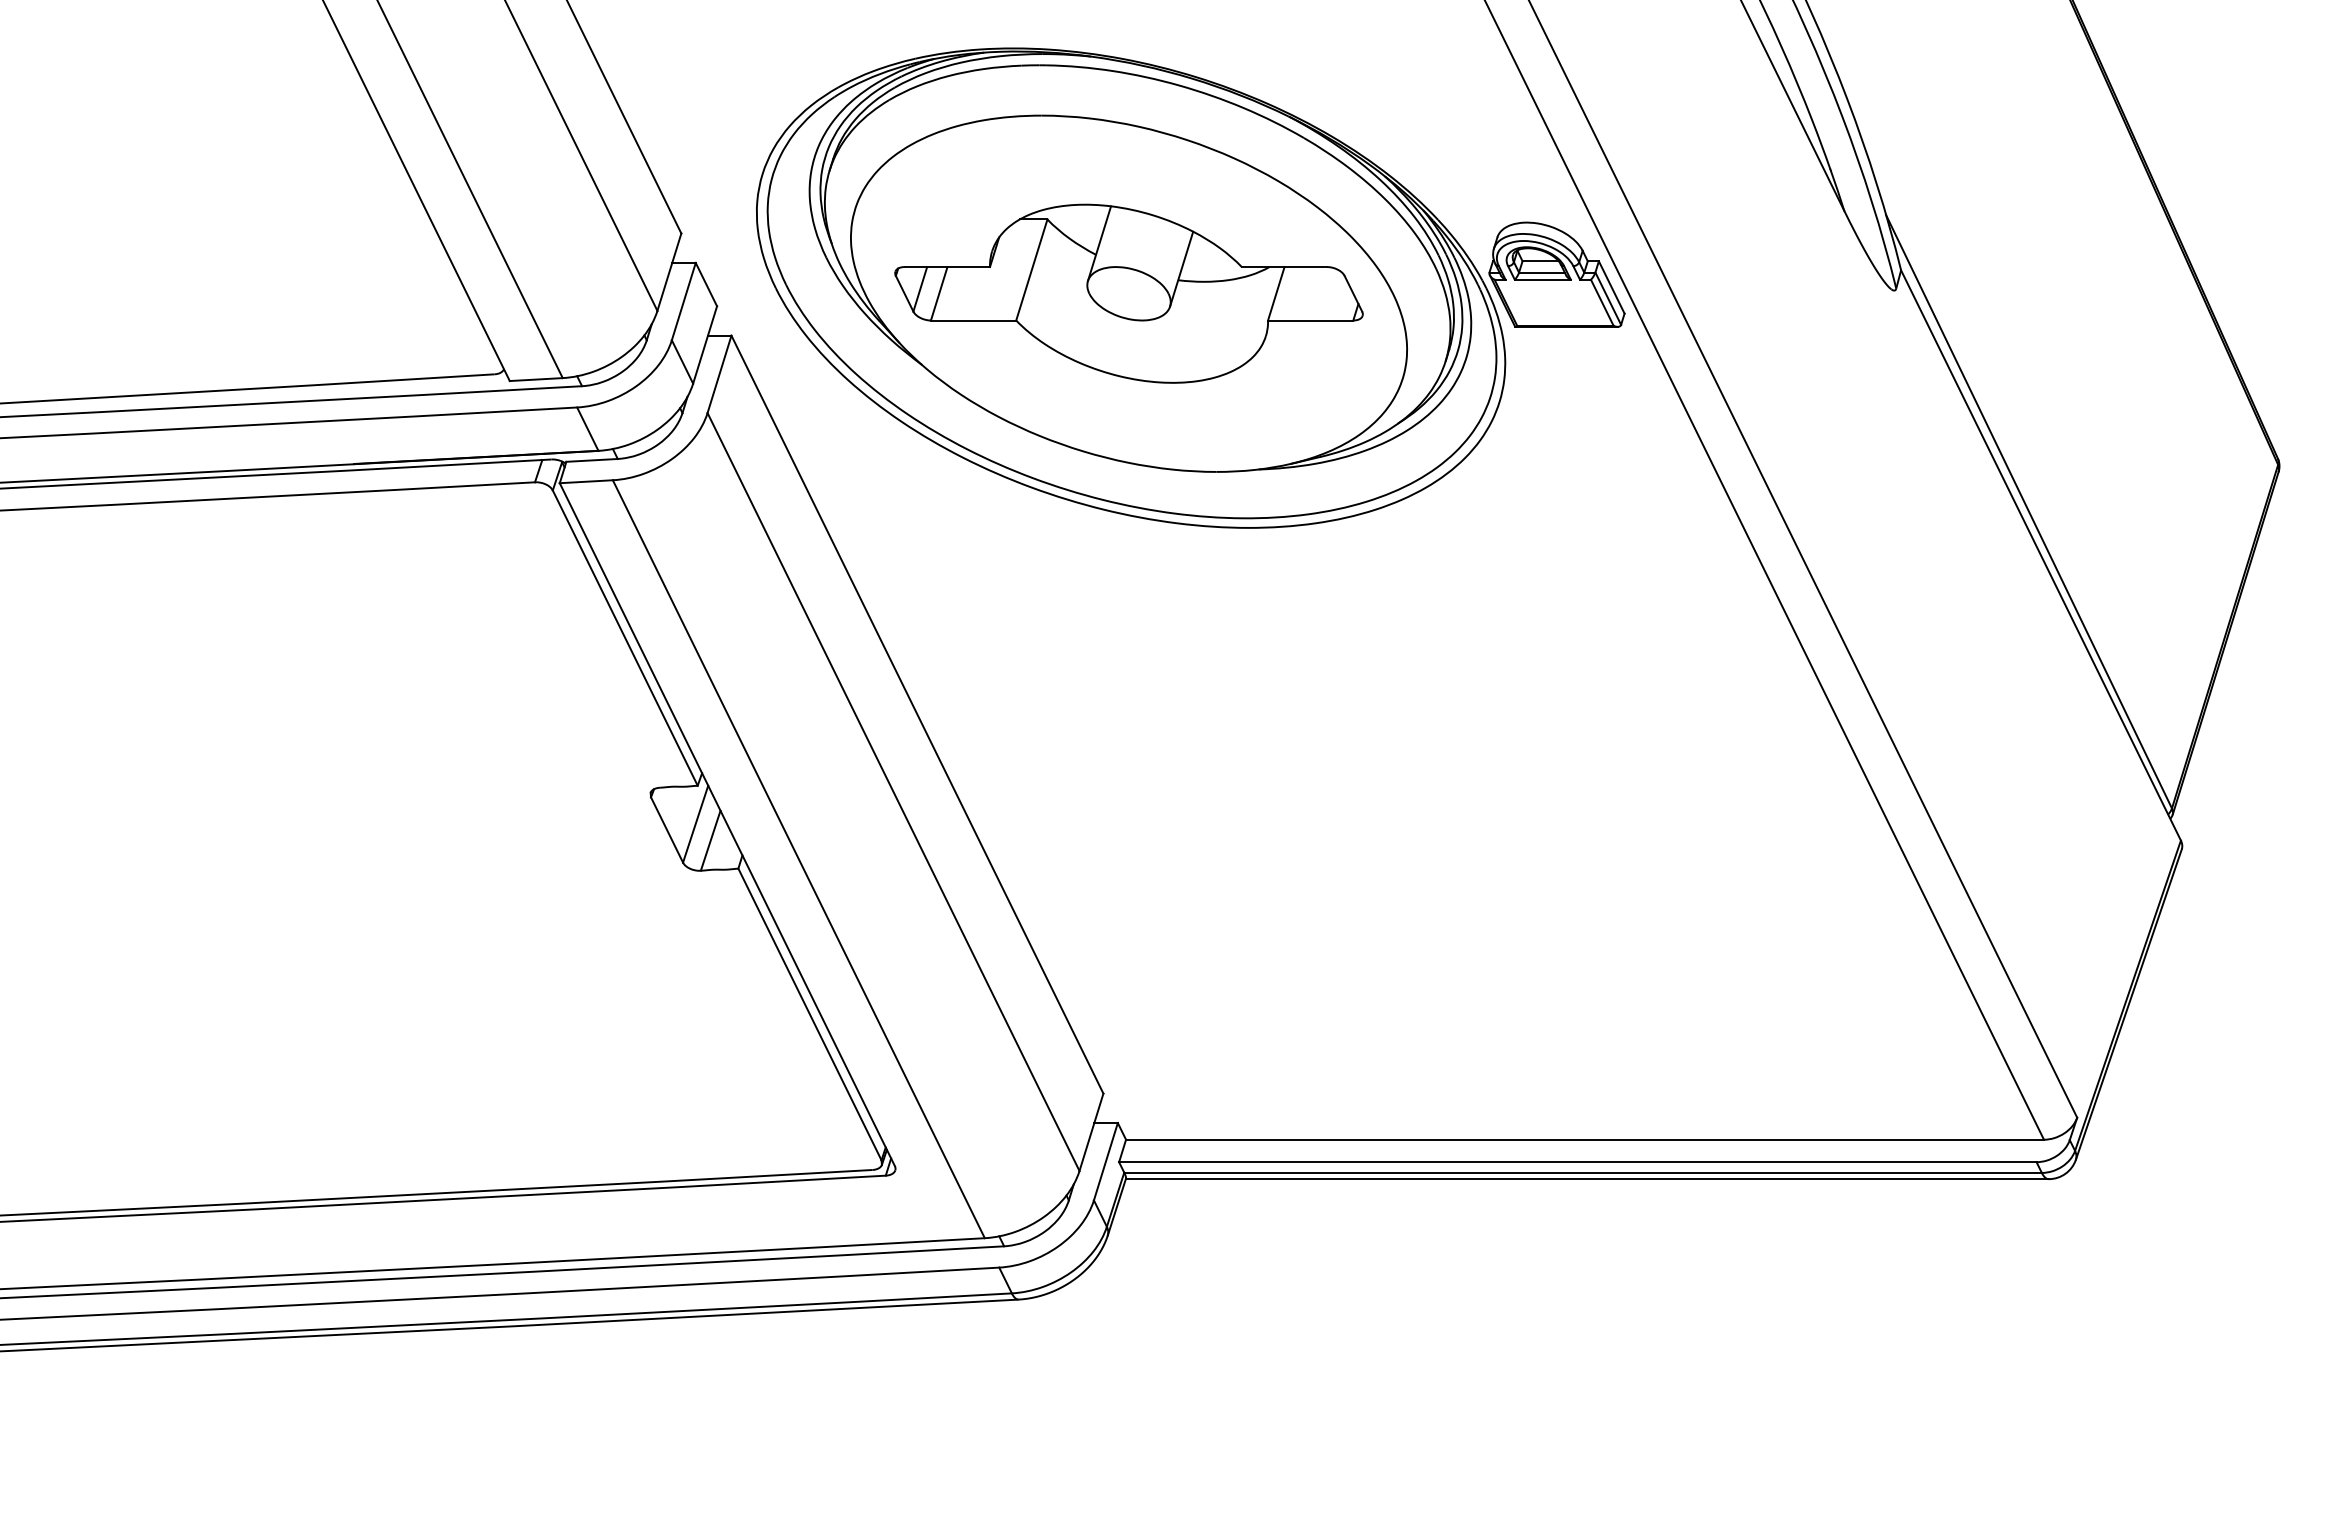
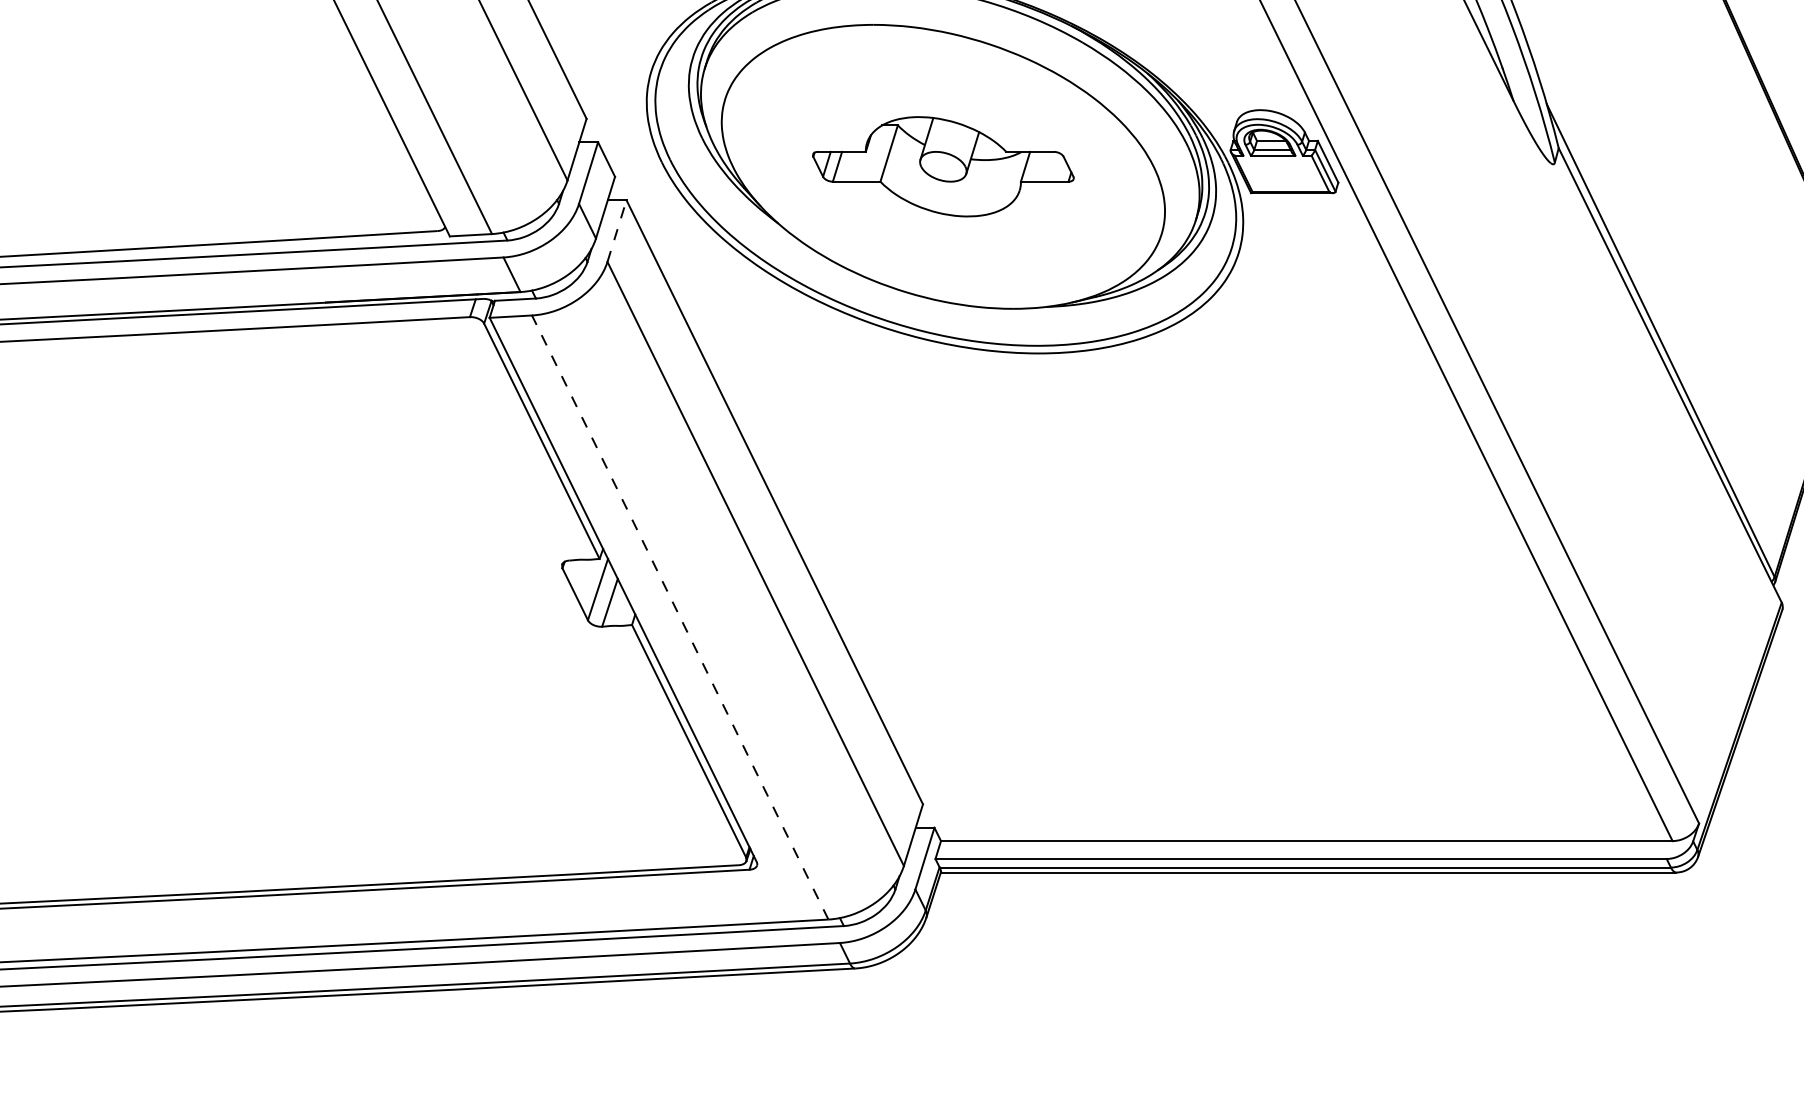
part: (1128, 293) -> (942, 166), size x0.7
line: (719, 373) -> (616, 230), solid -> dashed
line: (798, 858) -> (679, 616), solid -> dashed

